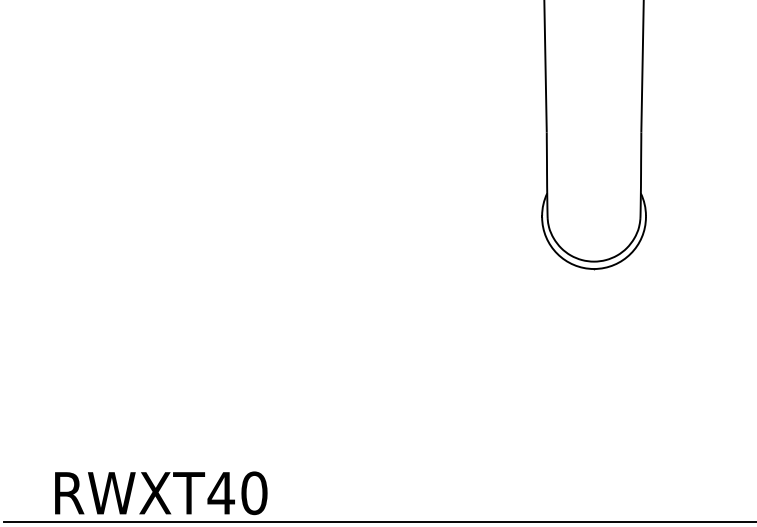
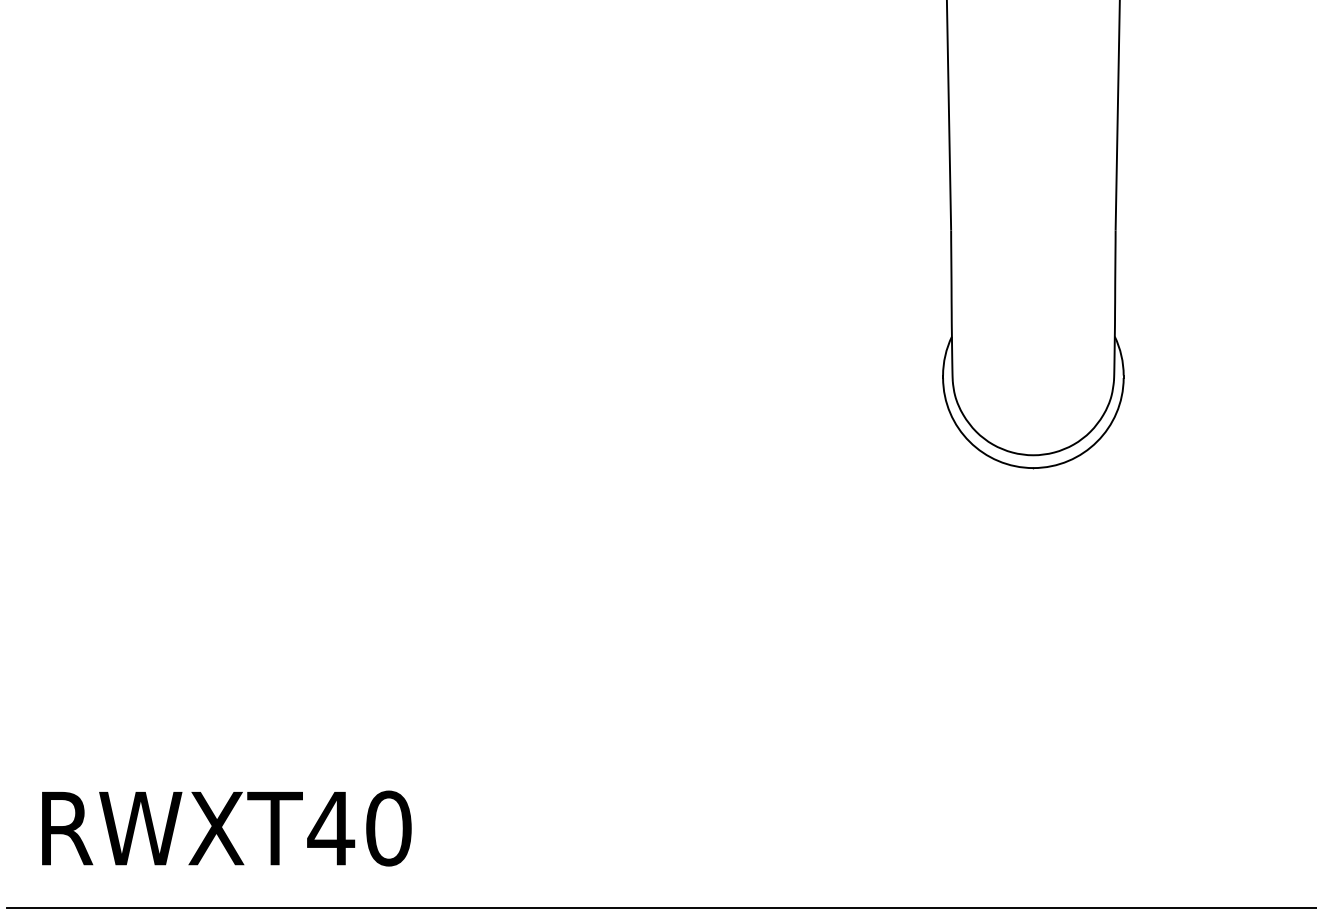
text: (161, 493) -> (227, 828), moved

